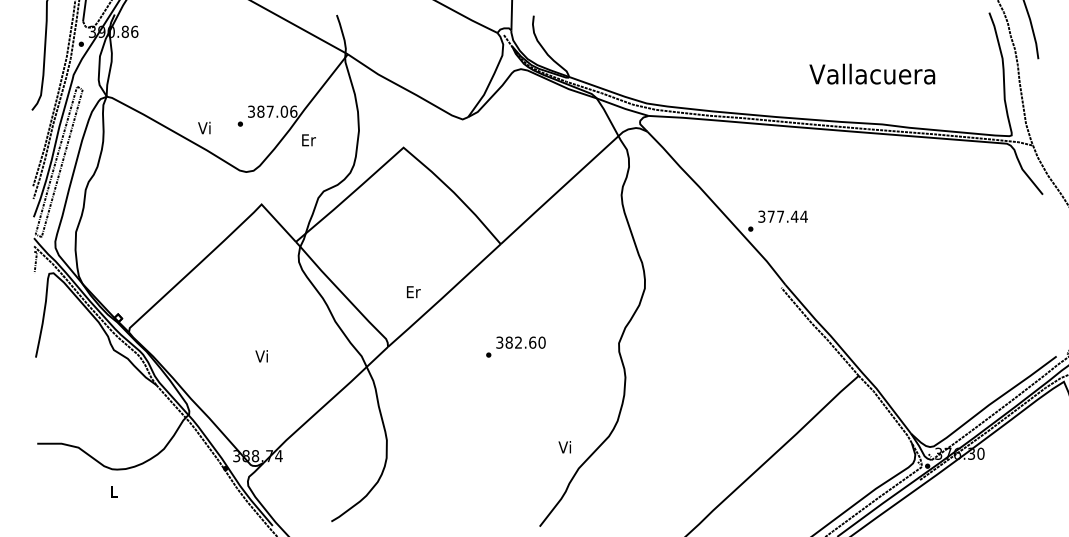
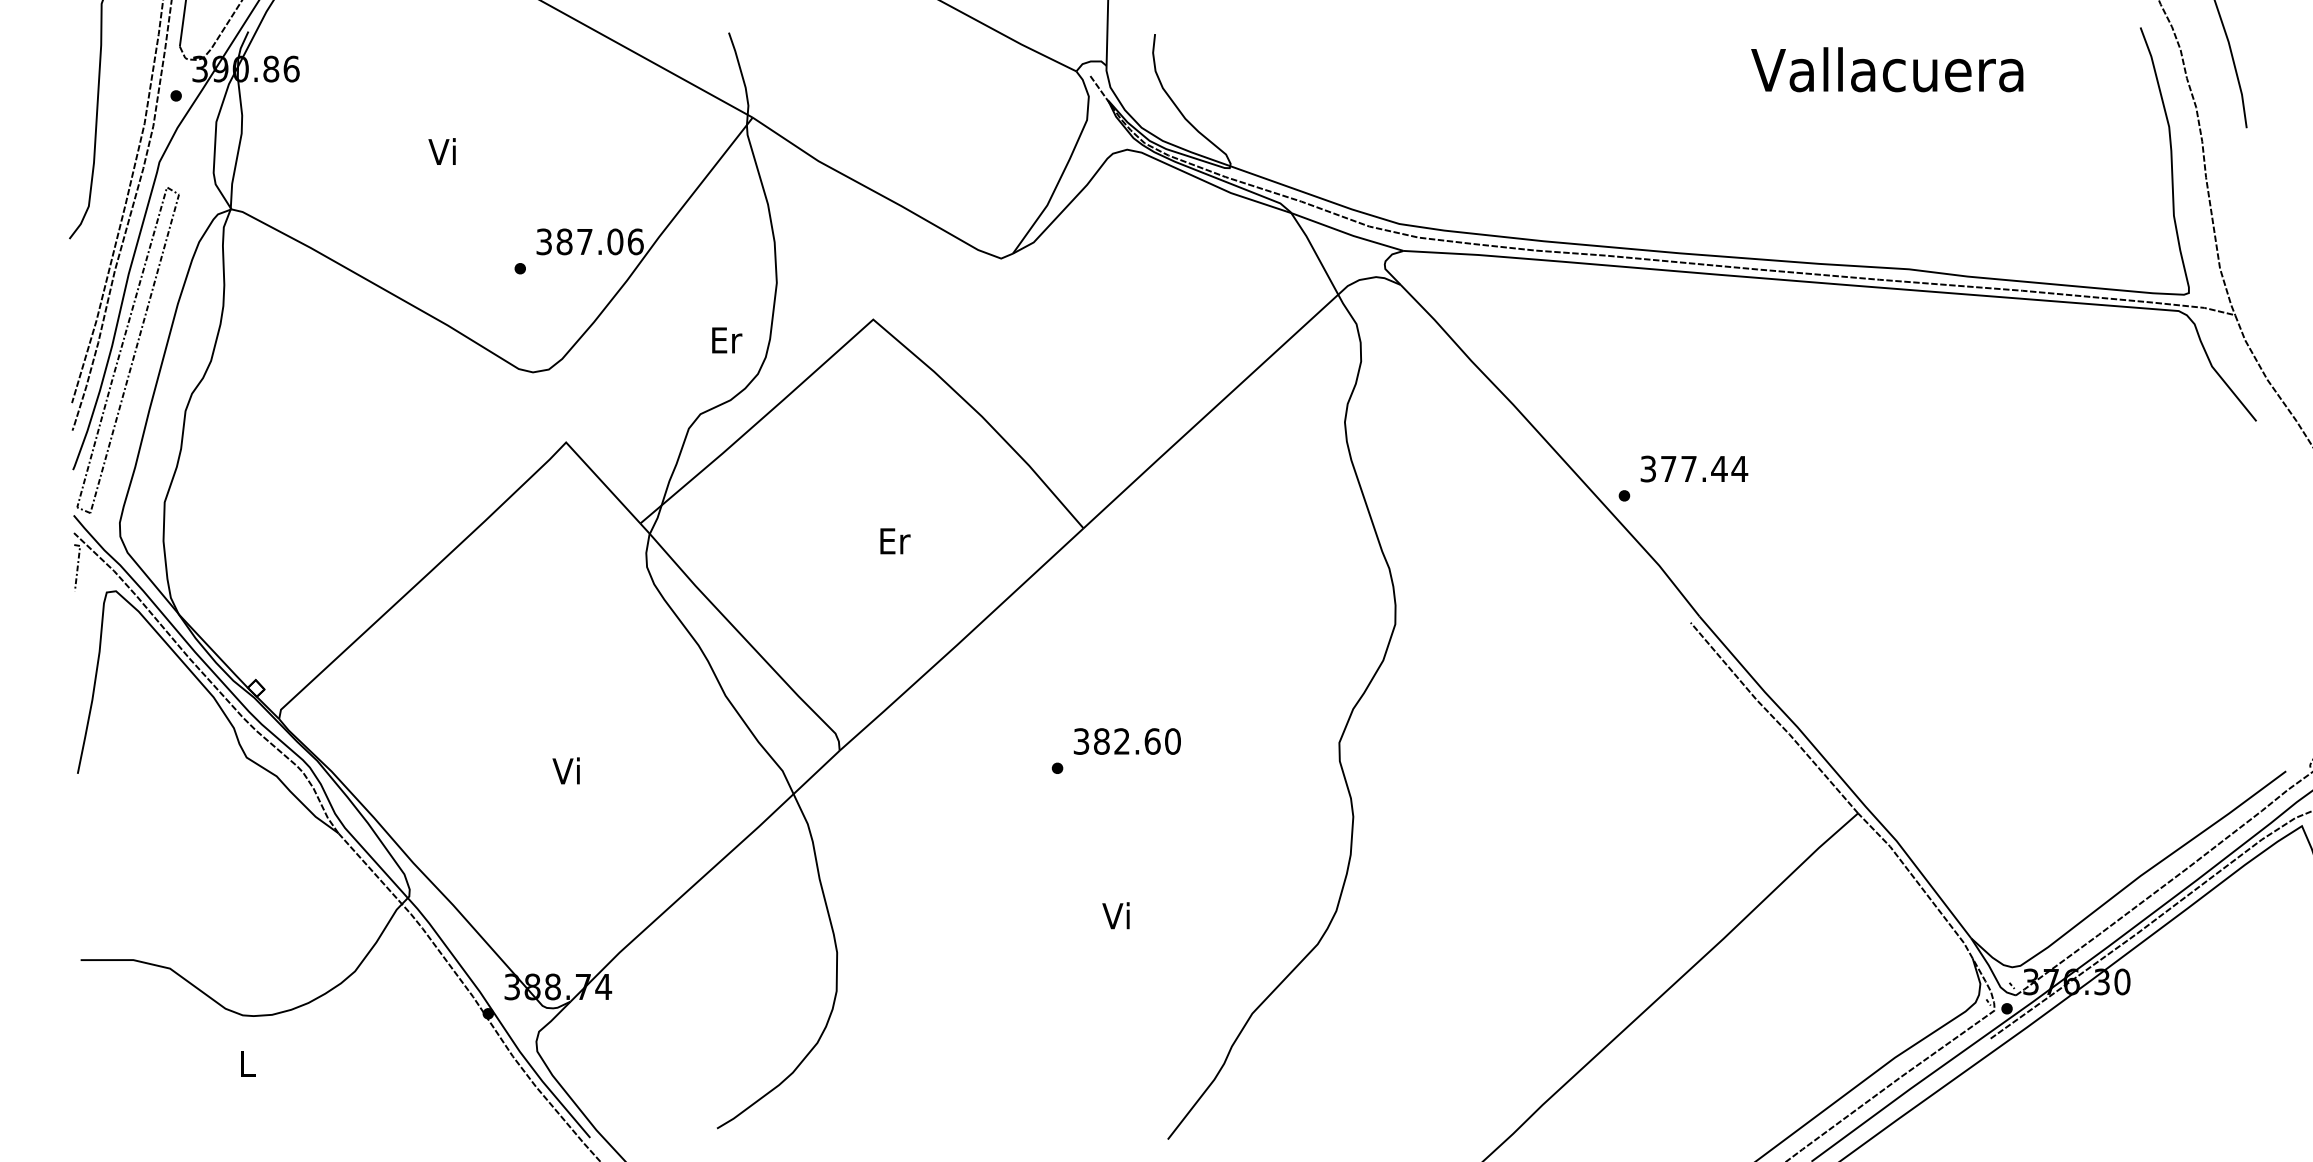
text: (872, 73) -> (1887, 68), moved
text: (204, 127) -> (442, 150), moved
text: (308, 140) -> (725, 340), moved
text: (413, 292) -> (894, 542), moved
text: (564, 447) -> (1115, 916), moved

